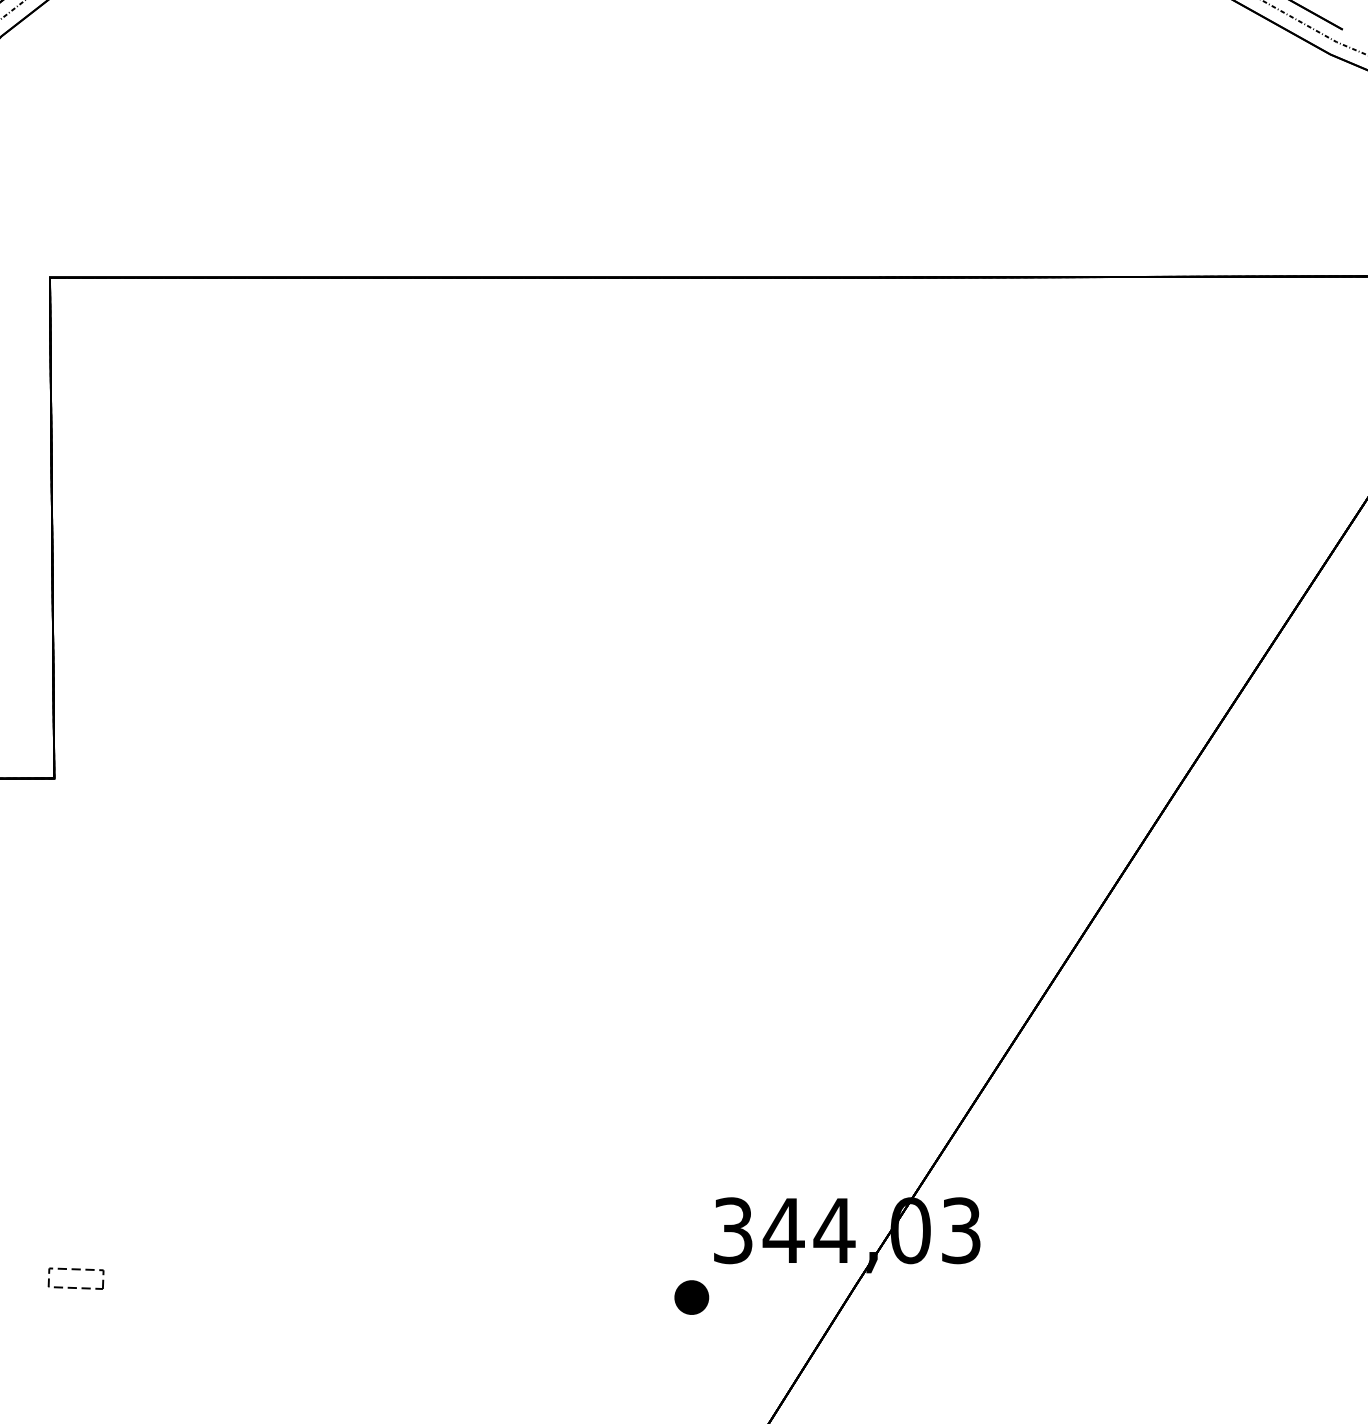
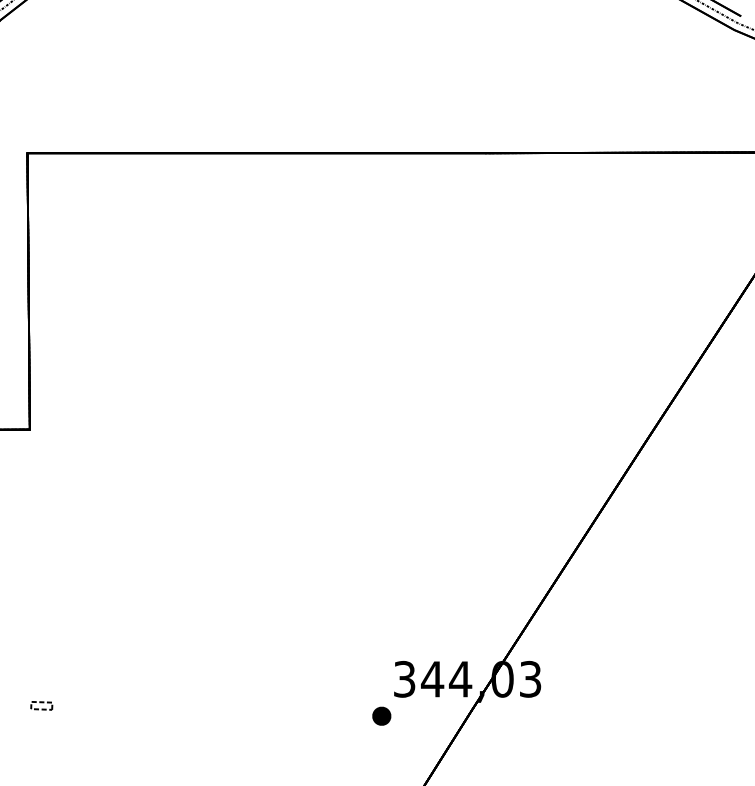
part: (75, 1278) -> (41, 705), size x0.7

